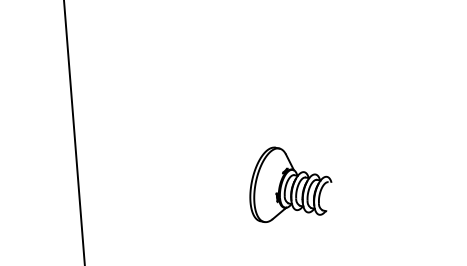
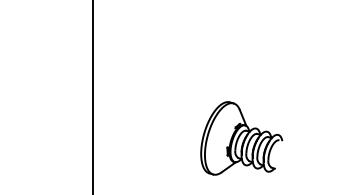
part: (290, 183) -> (241, 138), size x1.4

